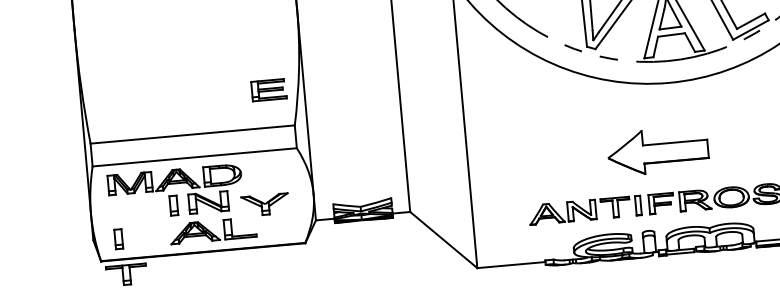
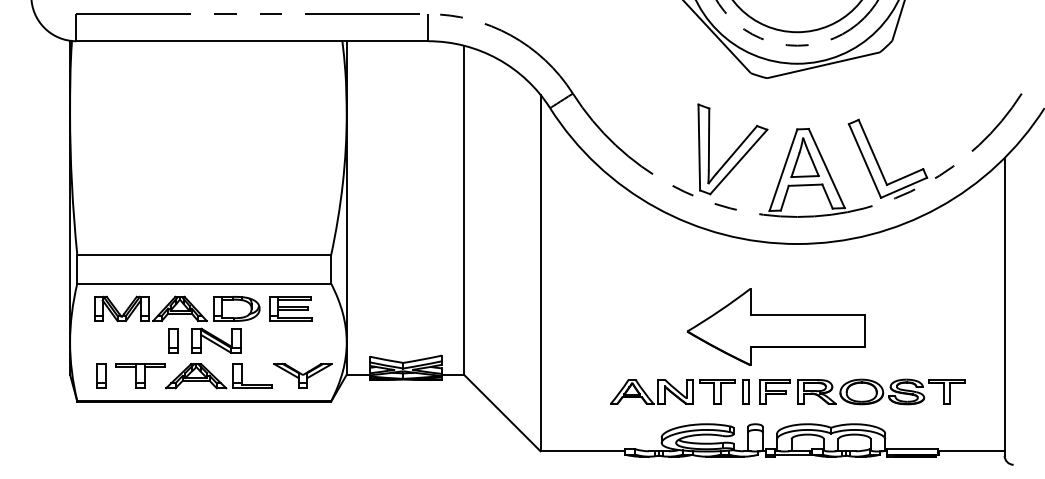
part: (268, 89) -> (290, 308), moved
part: (657, 150) -> (775, 326), size x1.43
part: (264, 204) -> (302, 375), moved
part: (126, 274) -> (140, 375), moved

